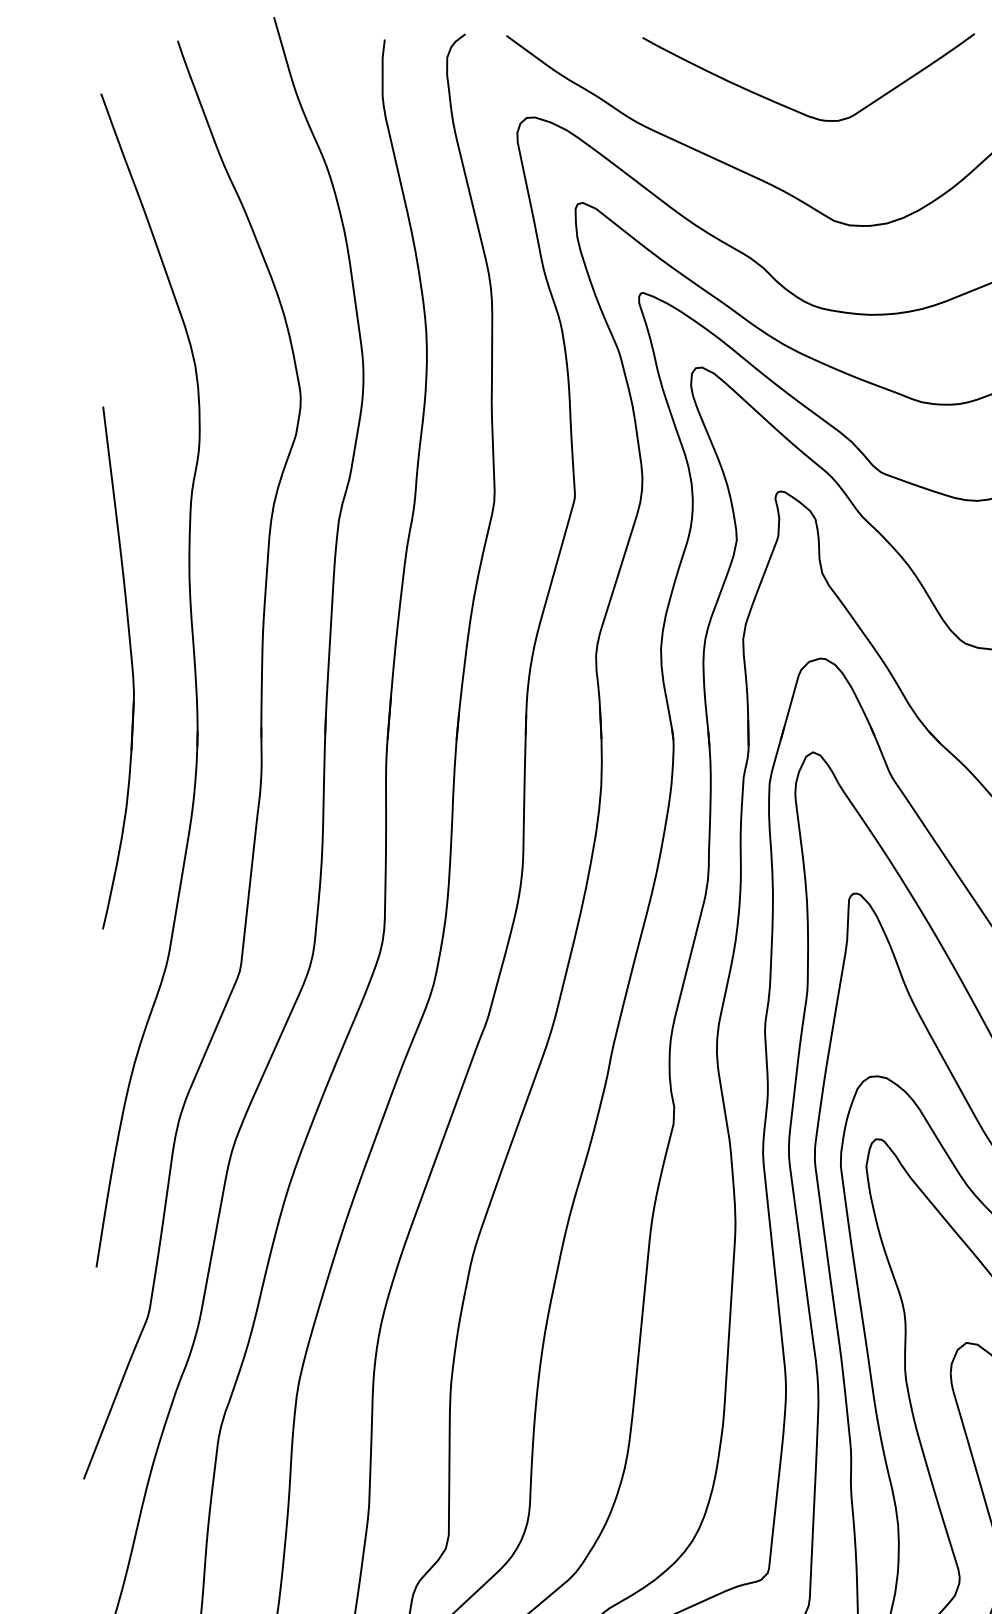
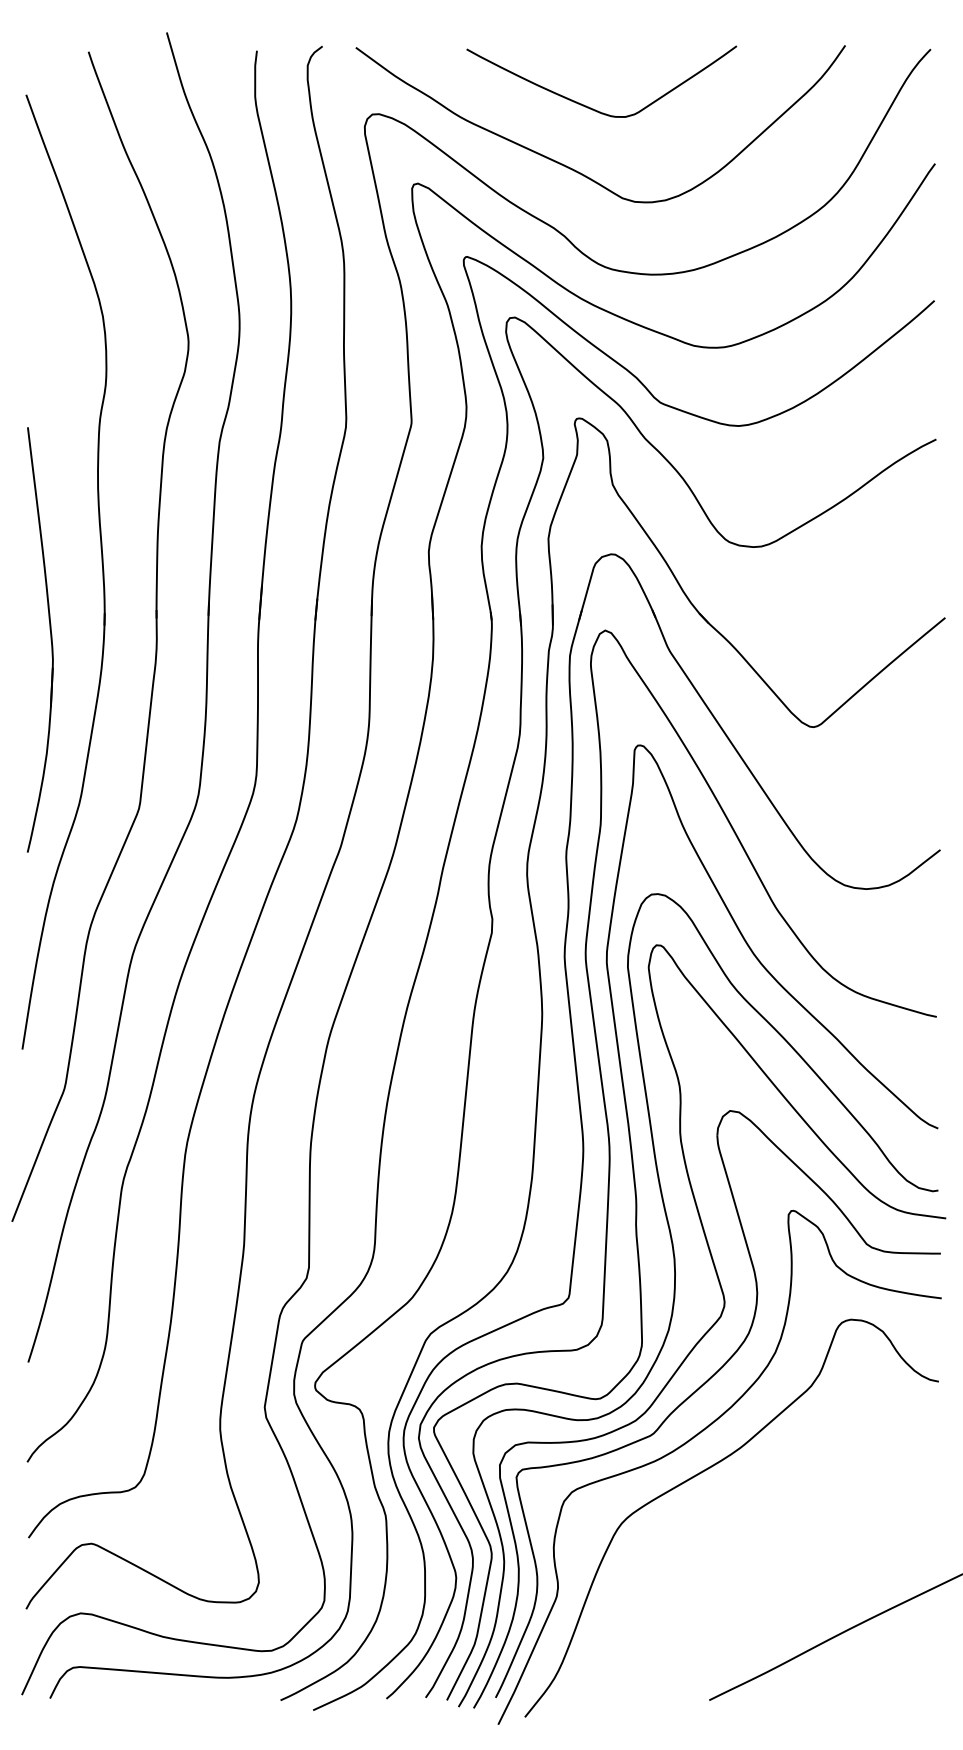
part: (130, 667) -> (50, 639), moved

